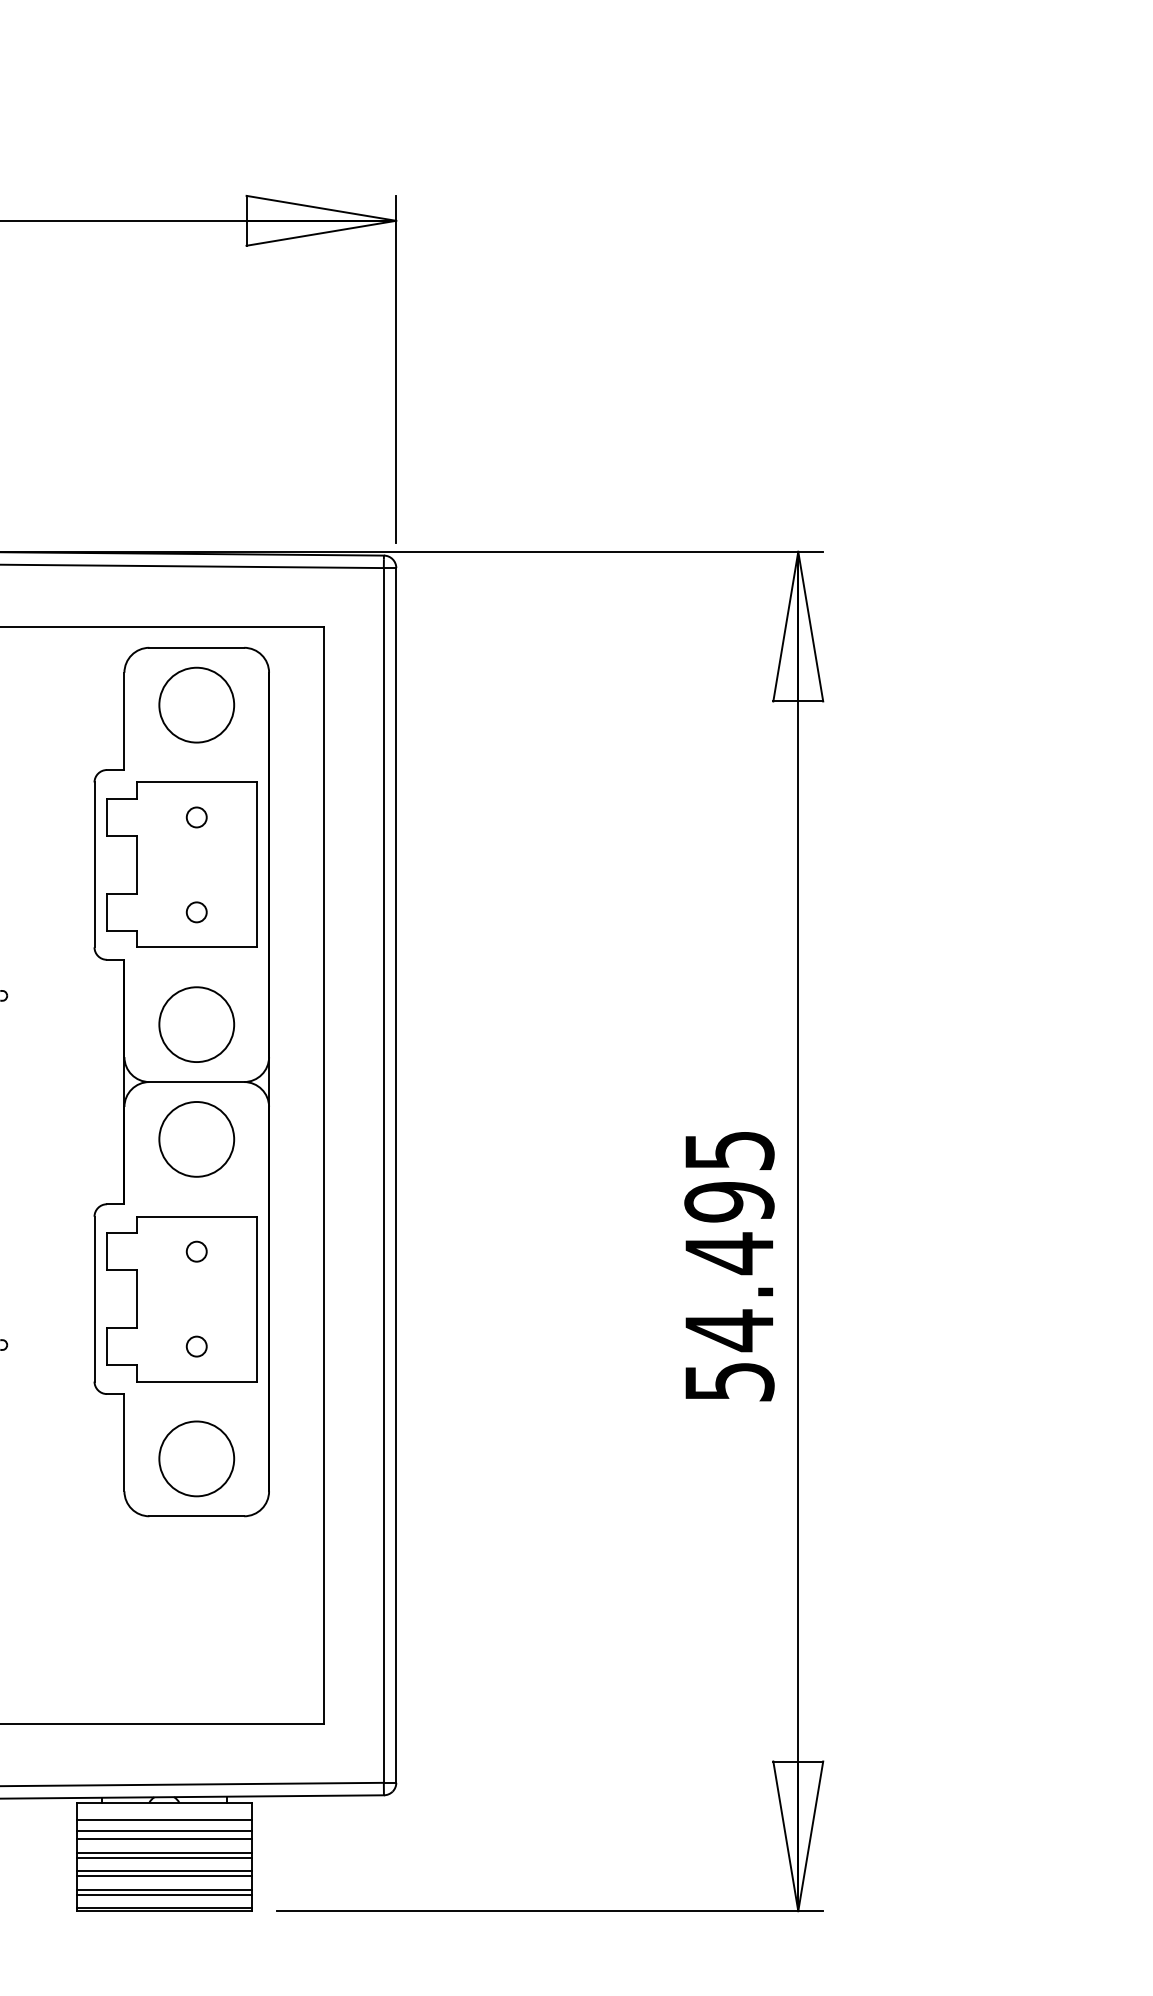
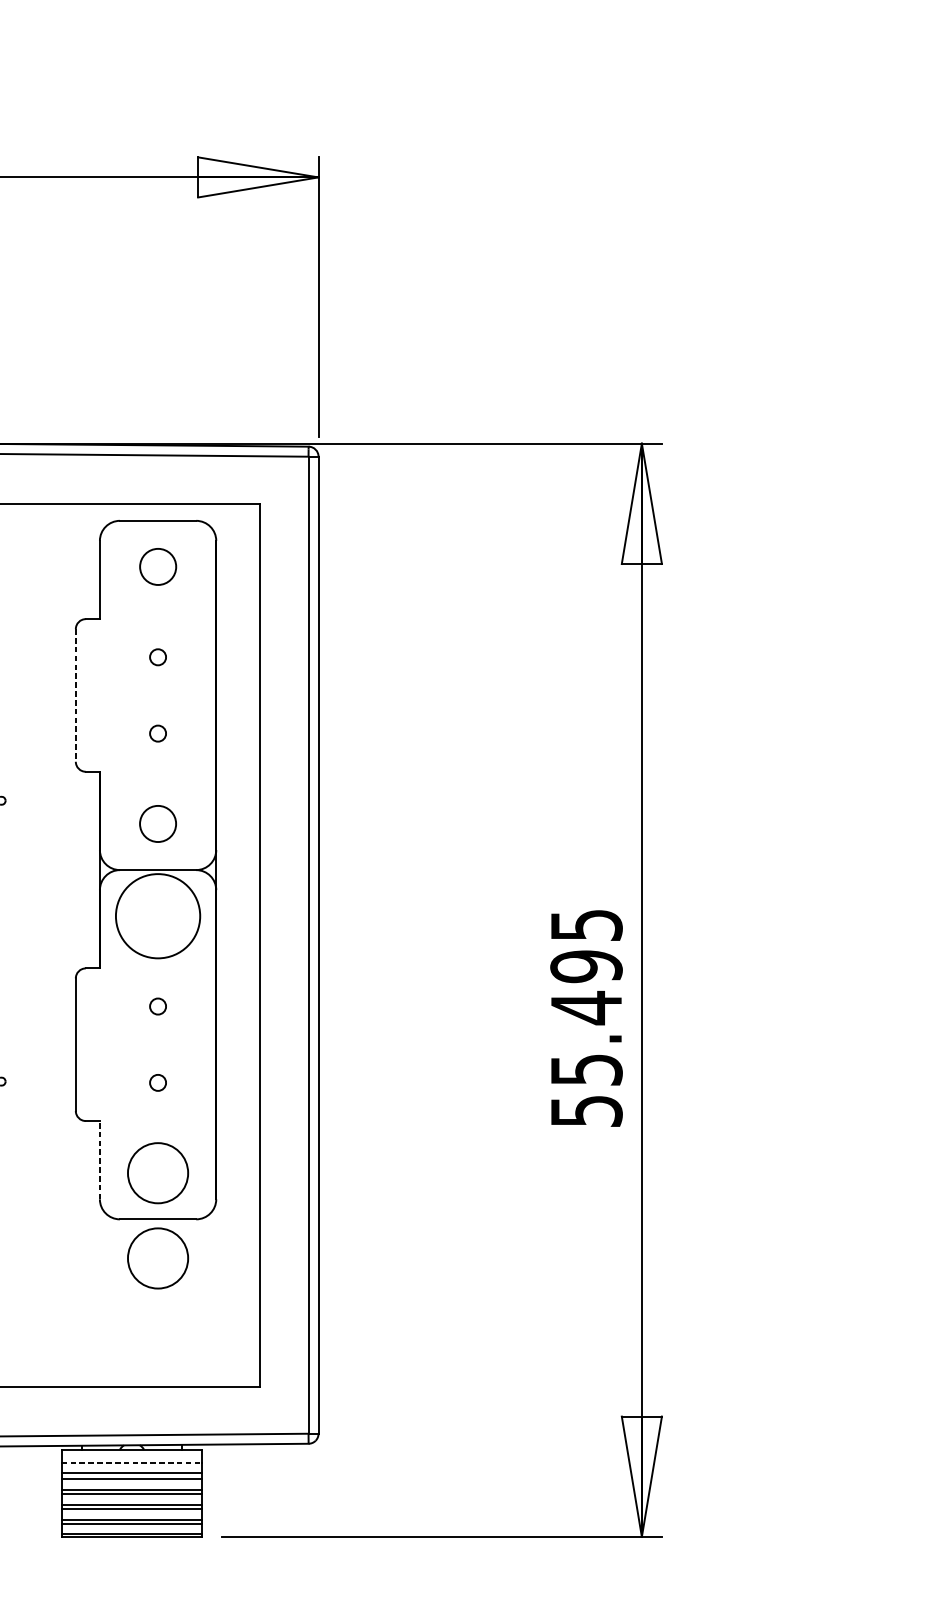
circle: (196, 704) -> (157, 566), size x0.6
part: (181, 864) -> (145, 695), removed
line: (94, 865) -> (75, 695), solid -> dashed
circle: (196, 1024) -> (157, 823), size x0.6
circle: (196, 1139) -> (157, 916), size x1.4
part: (181, 1299) -> (145, 1044), removed
text: (729, 1330) -> (586, 1069), 54.495 -> 55.495
line: (124, 1442) -> (99, 1160), solid -> dashed
circle: (196, 1564) -> (157, 1258), added
line: (164, 1819) -> (132, 1463), solid -> dashed

